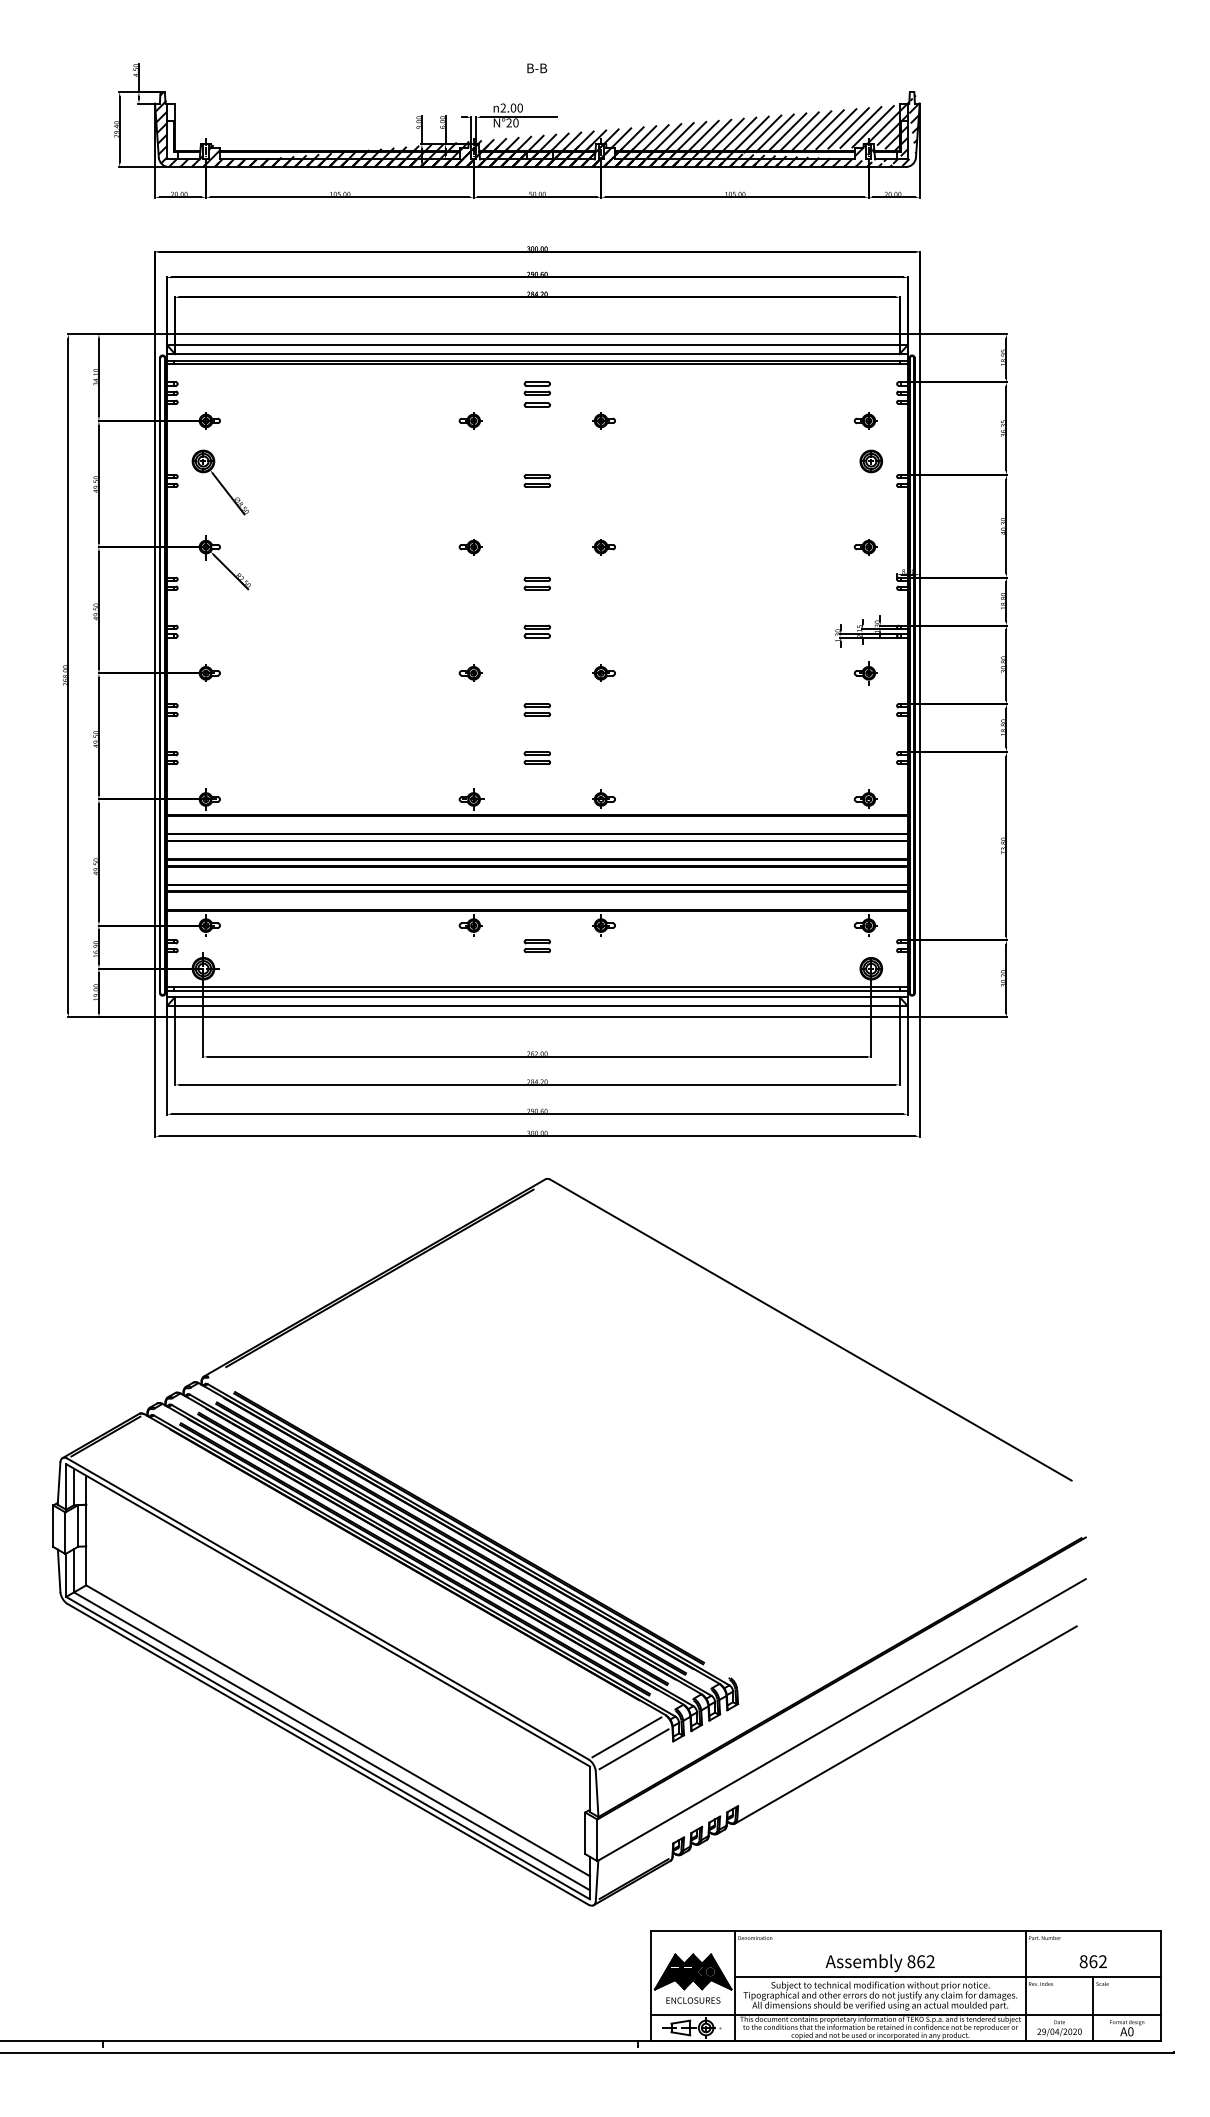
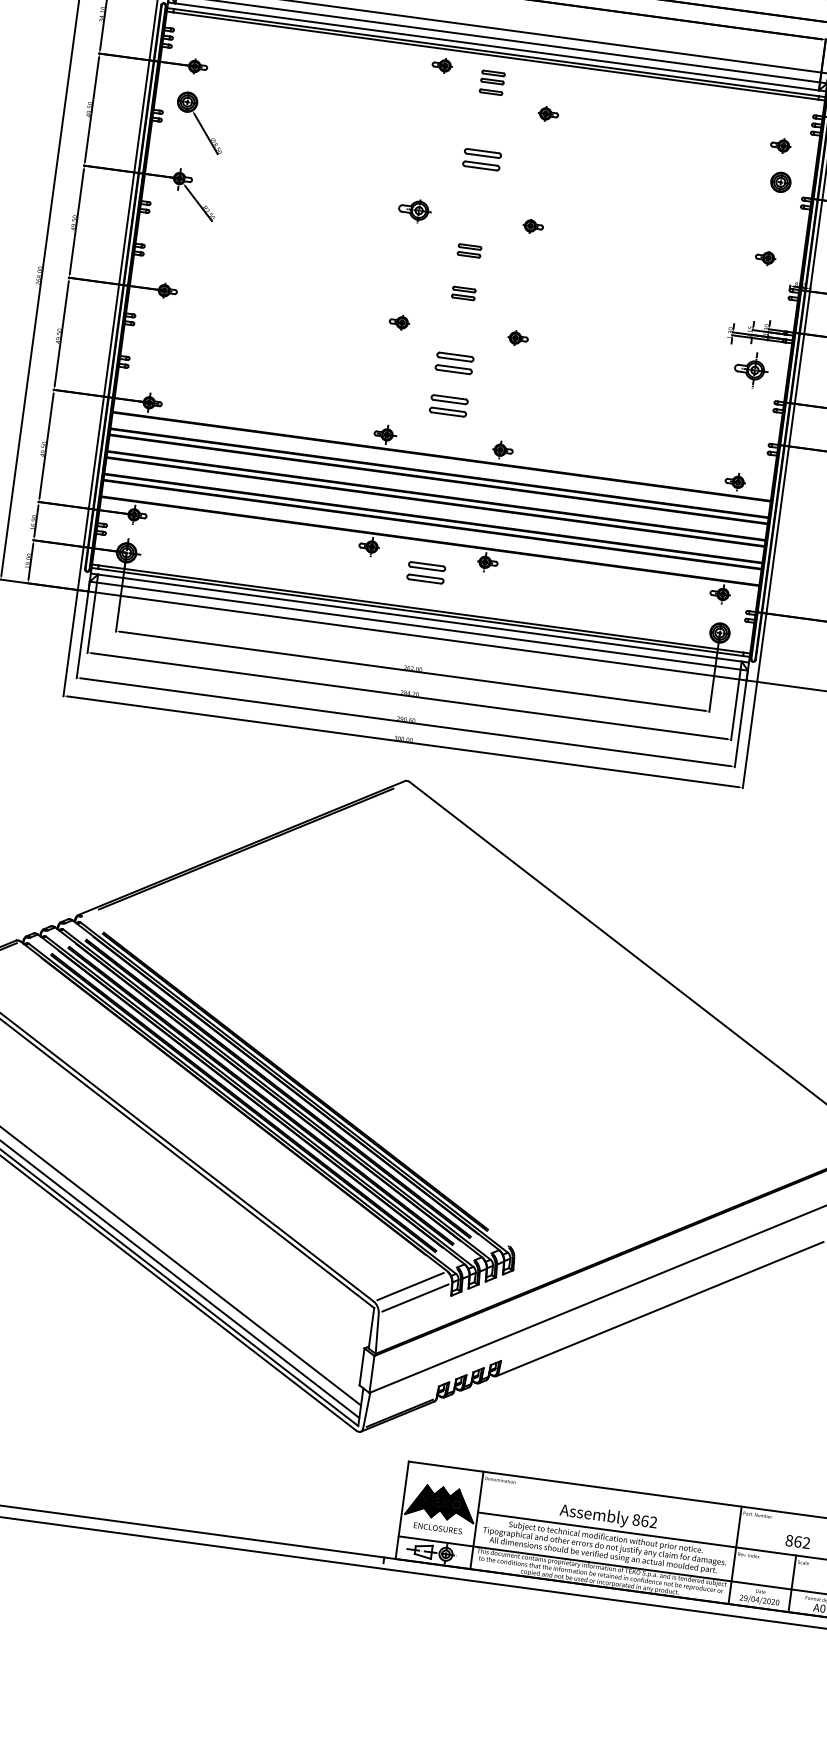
part: (470, 420) -> (442, 65), moved
part: (536, 480) -> (481, 159), size x1.6
part: (470, 547) -> (414, 210), size x1.6
part: (865, 673) -> (750, 370), size x1.6
part: (536, 709) -> (453, 362), size x1.6
part: (536, 757) -> (447, 405), size x1.6
part: (536, 946) -> (425, 573), size x1.6

